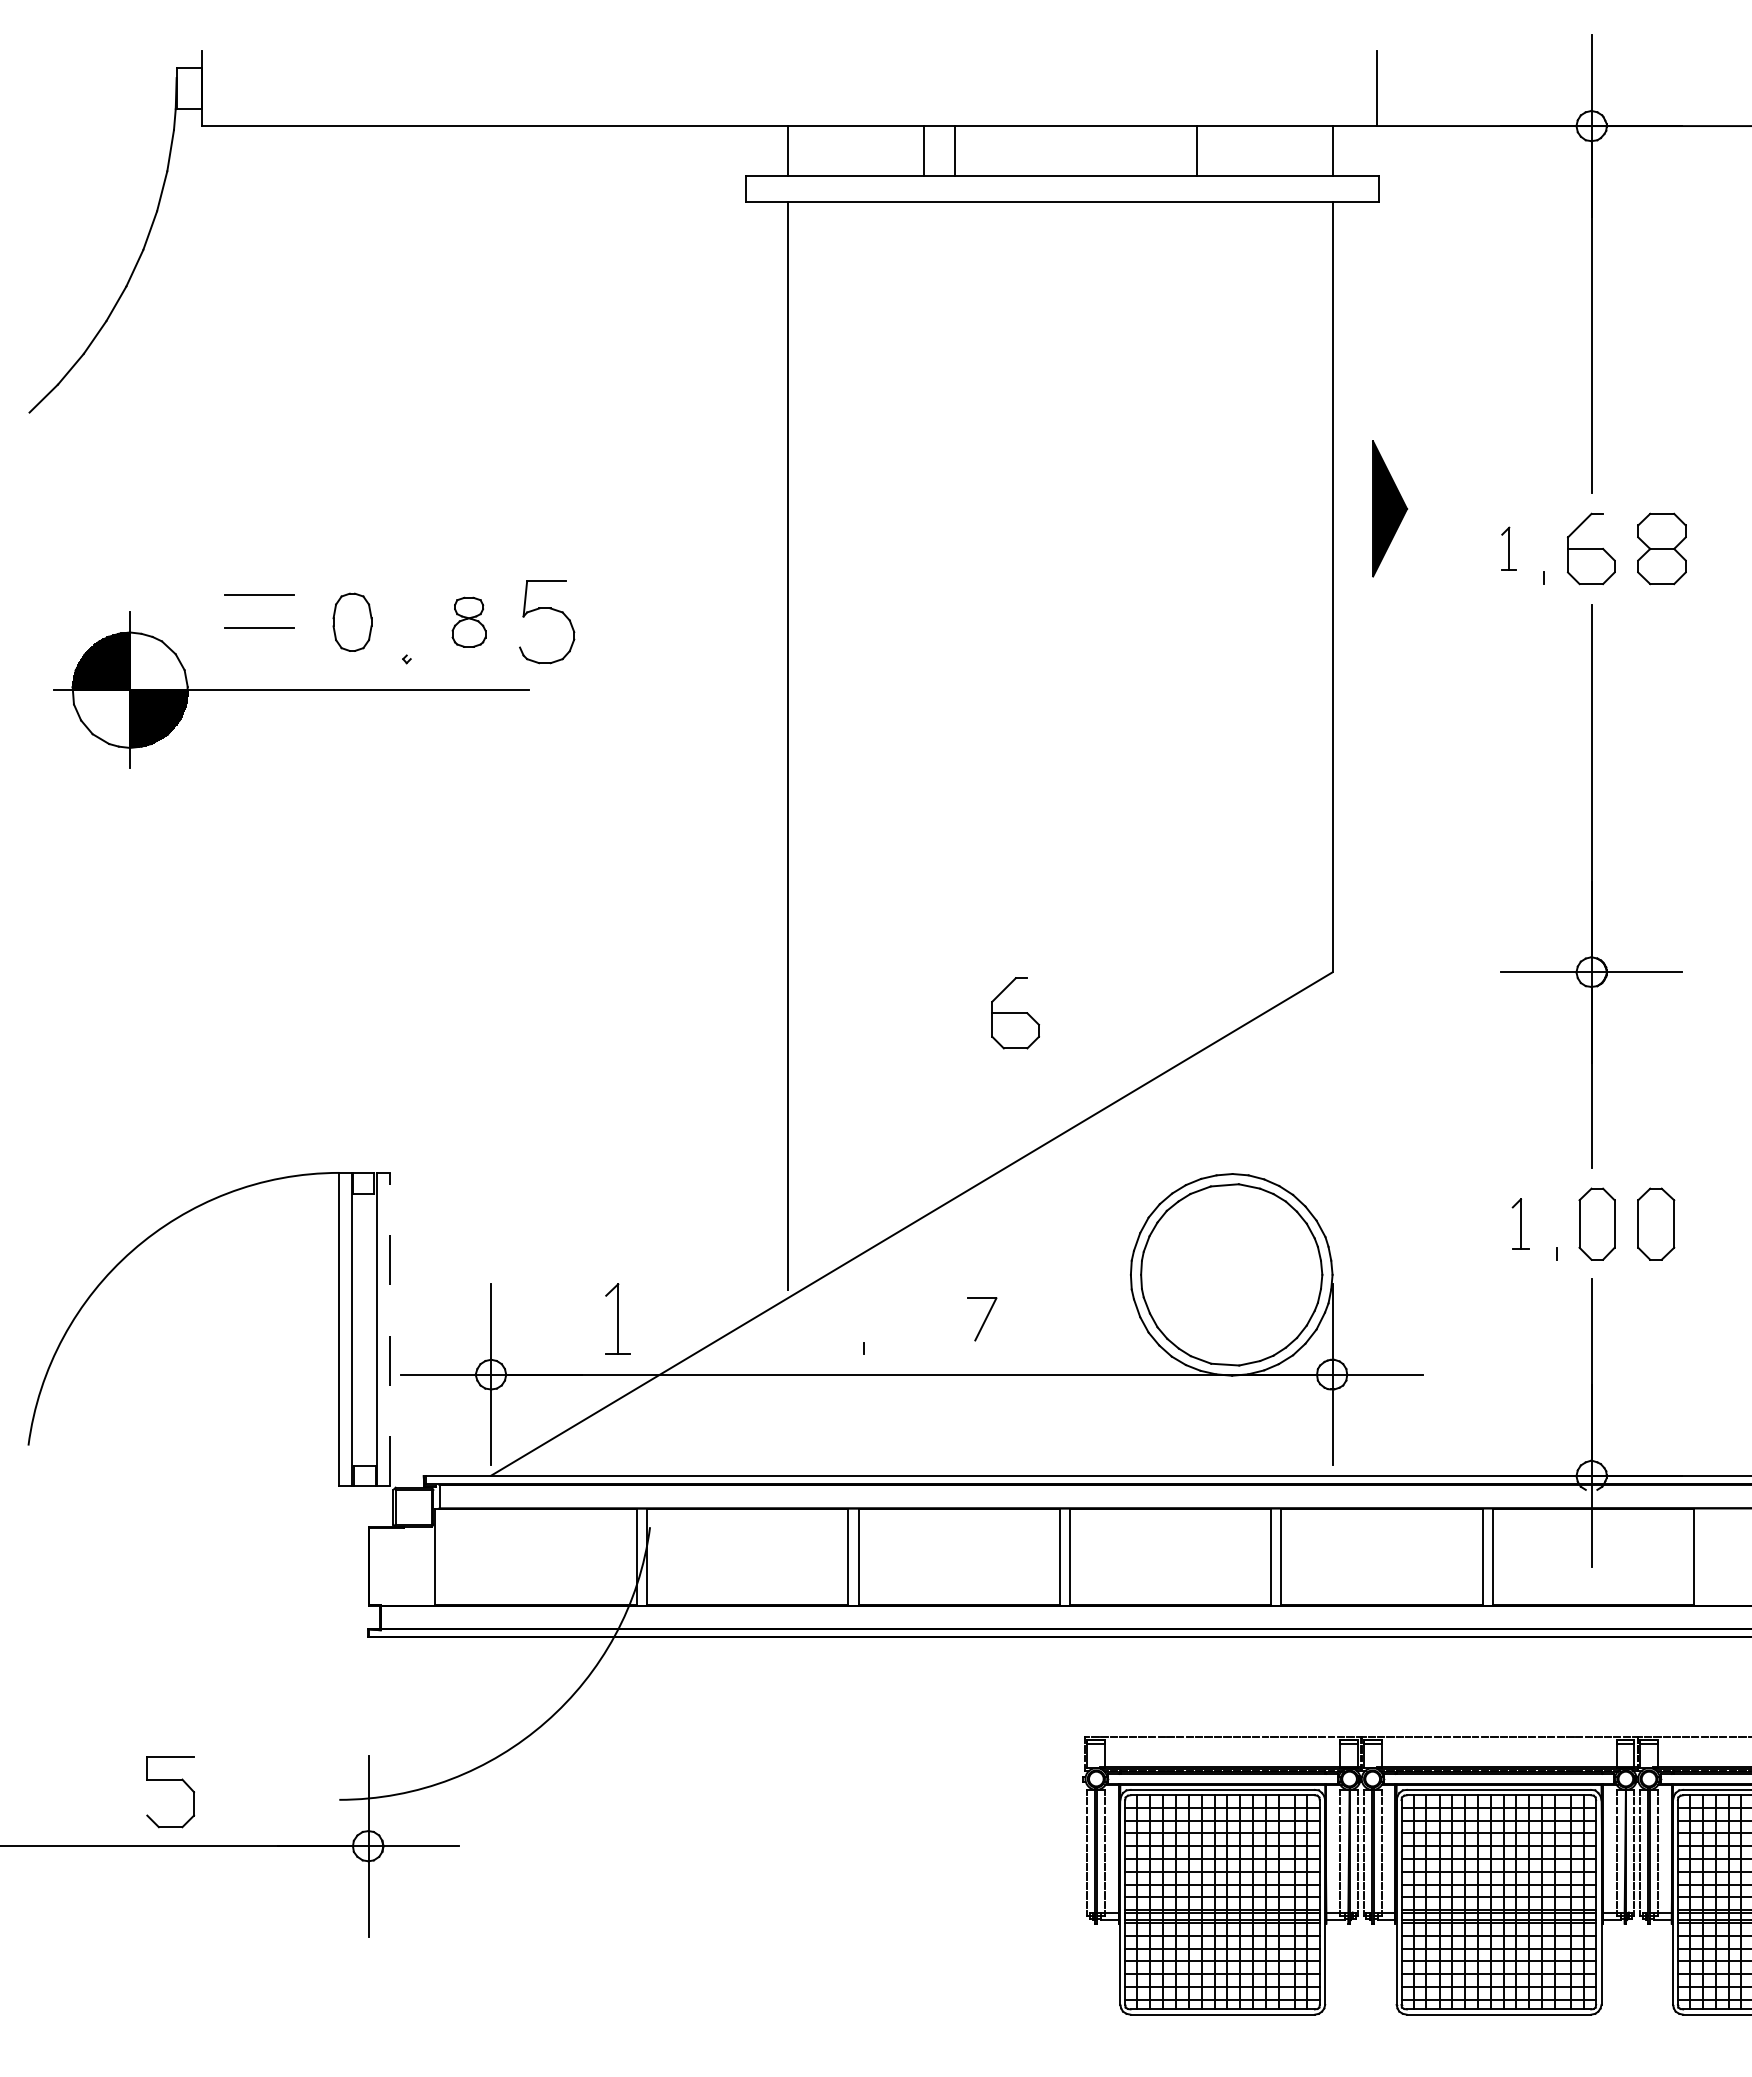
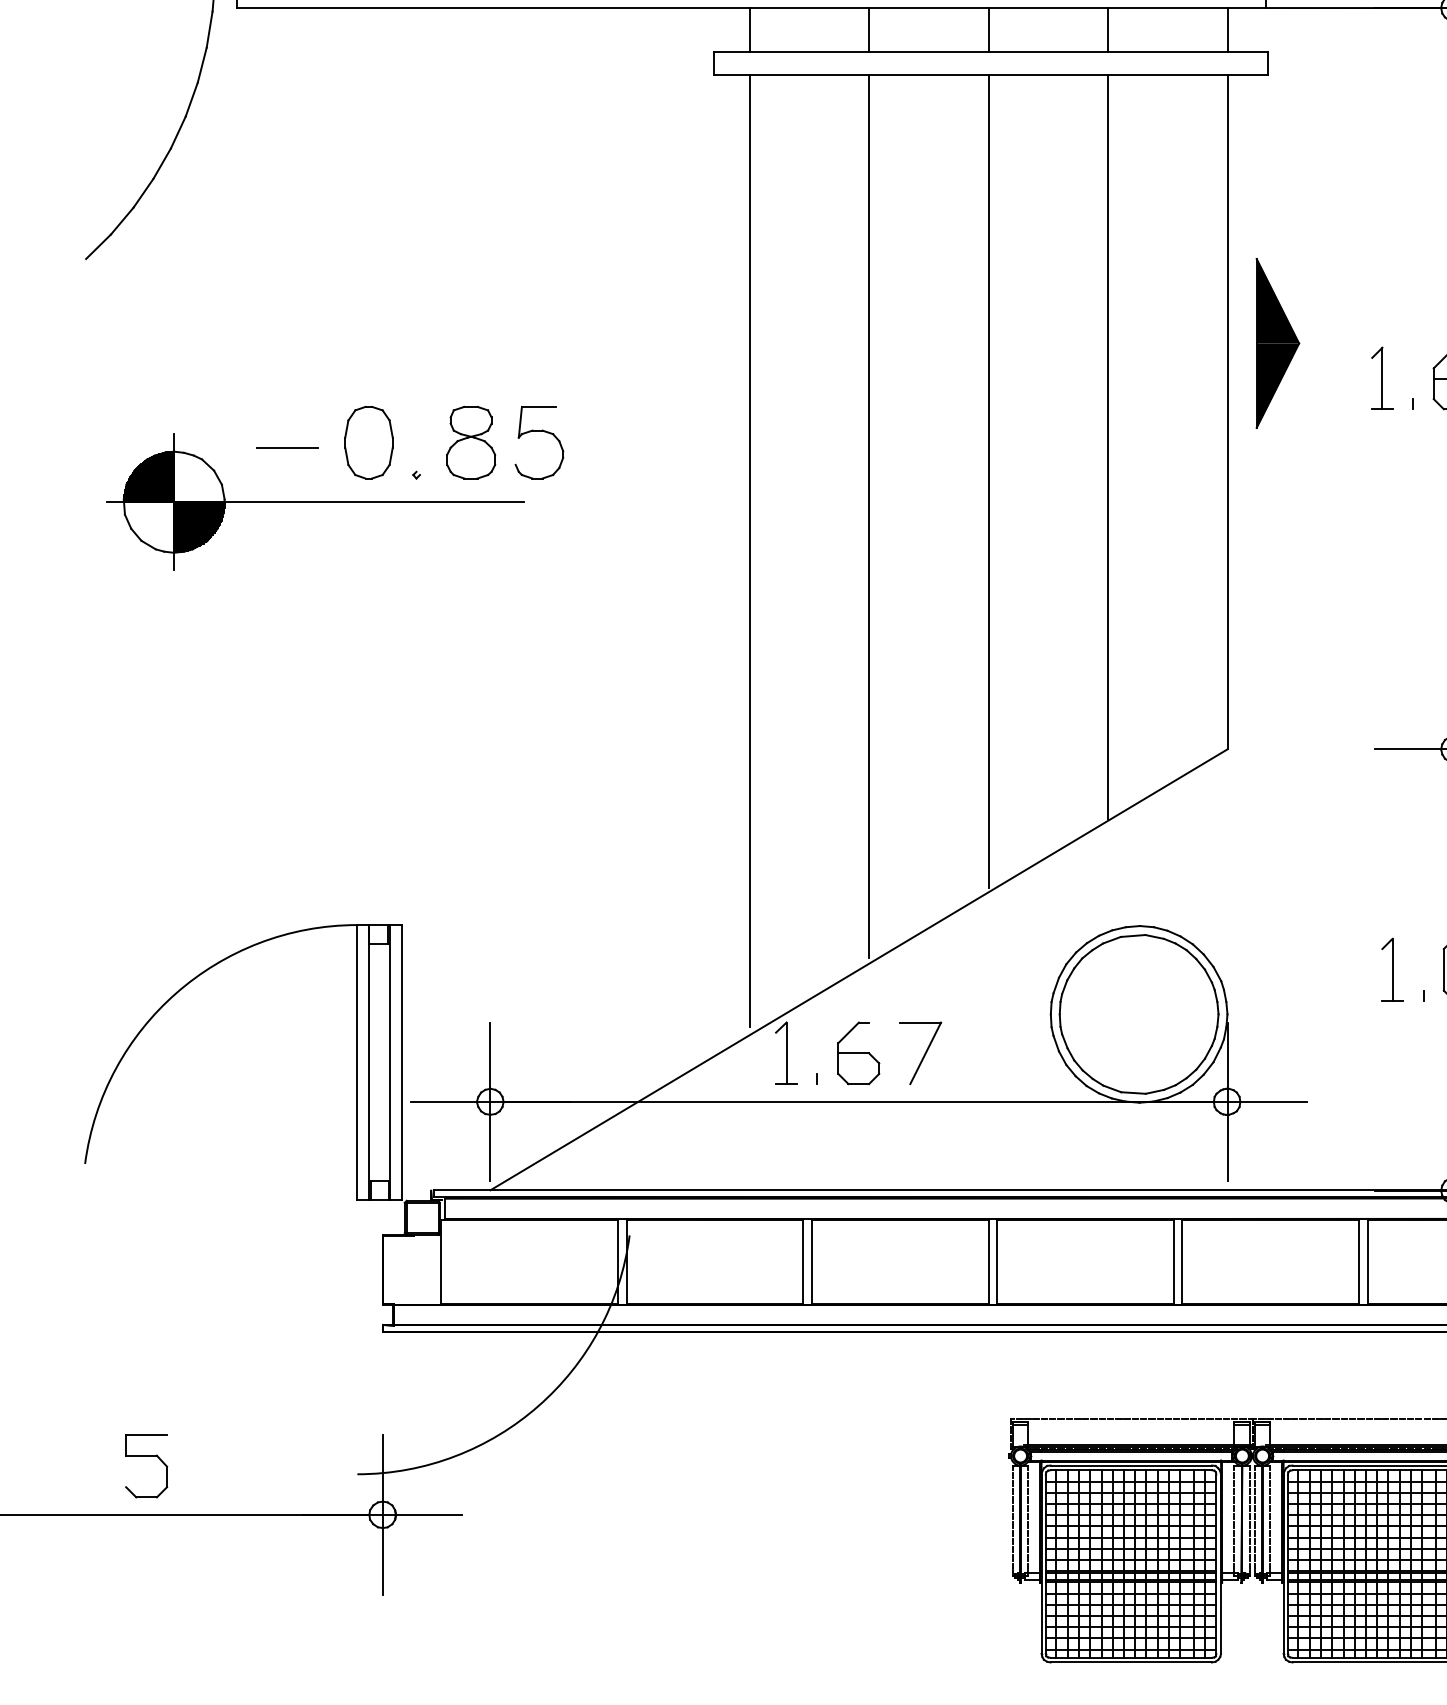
line: (954, 151) -> (988, 30), moved
part: (1389, 508) -> (1277, 343), size x1.43
part: (1508, 548) -> (1381, 378), size x1.67
line: (259, 594) -> (287, 418), removed
part: (352, 622) -> (368, 442), size x1.43
part: (468, 622) -> (470, 442), size x1.67
line: (1196, 626) -> (1108, 446), added
line: (1059, 666) -> (988, 481), added
line: (923, 706) -> (869, 516), added
part: (1015, 1013) -> (858, 1053), moved
part: (1520, 1223) -> (1392, 969), size x1.43
part: (617, 1318) -> (785, 1052), moved
part: (982, 1319) -> (920, 1053), size x1.67
line: (389, 1329) -> (401, 1062), dashed -> solid
part: (170, 1780) -> (146, 1456), moved

